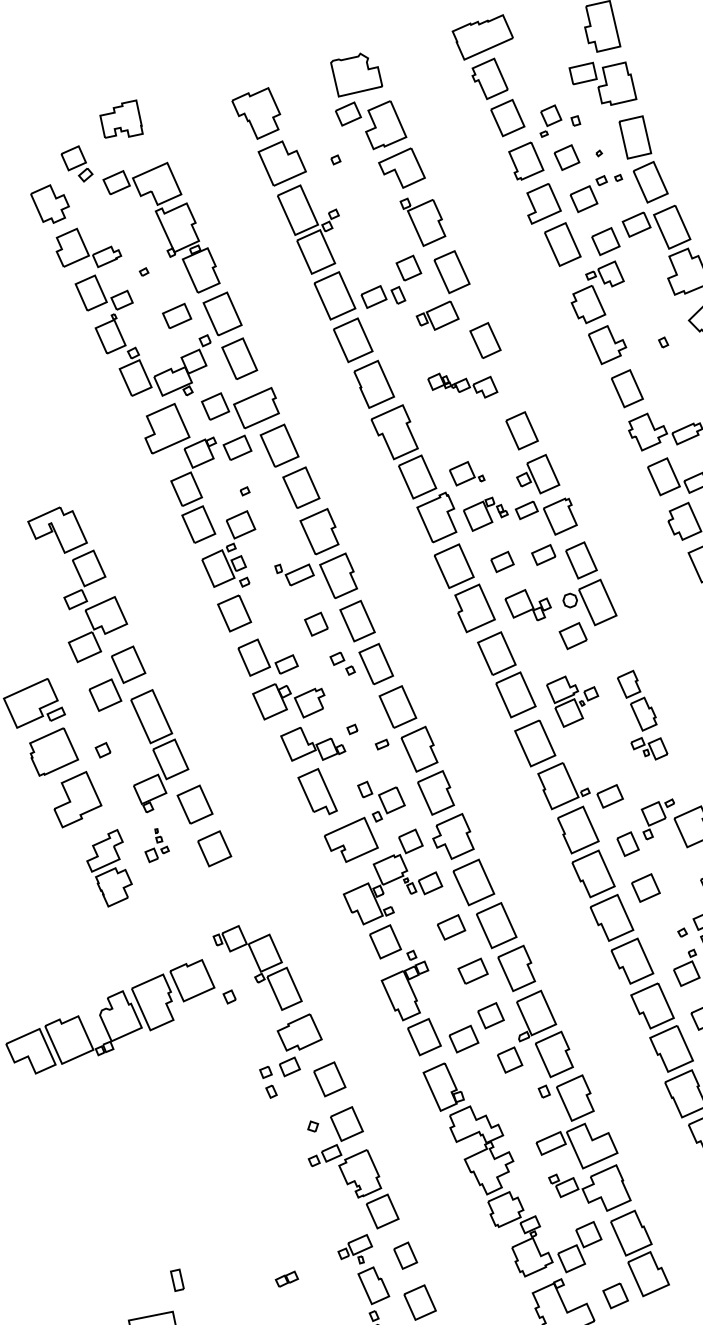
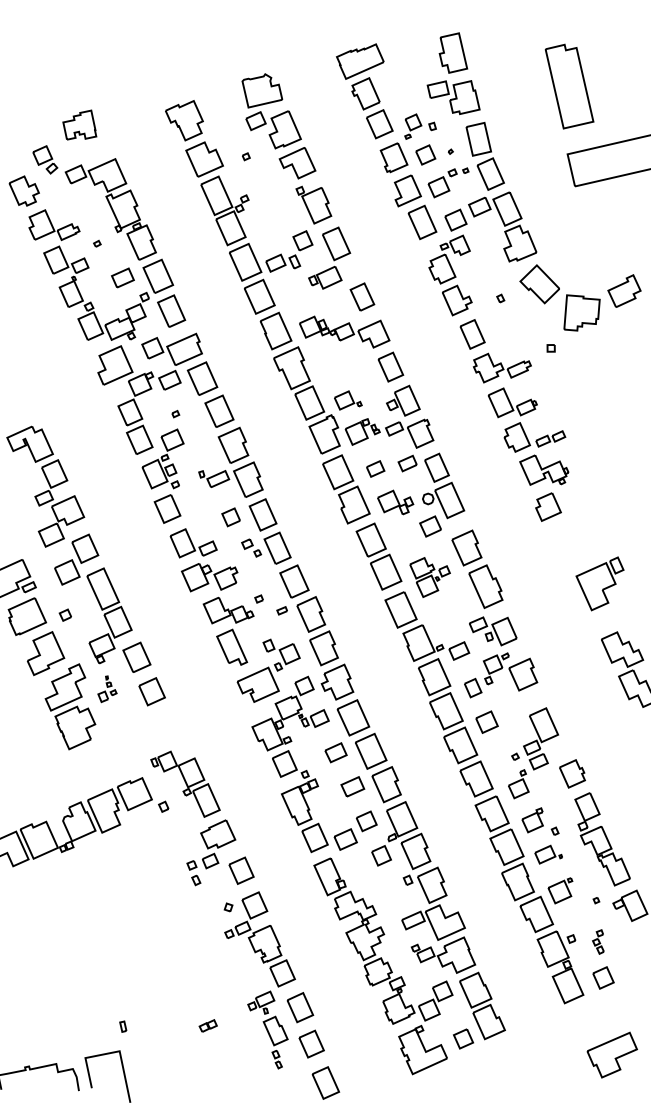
part: (462, 384) -> (344, 331), size x1.67
part: (642, 714) -> (484, 587), size x1.67
part: (109, 867) -> (70, 706), size x1.43
part: (405, 1255) -> (300, 1007), size x1.43
part: (177, 1279) -> (123, 1026), size x0.62

